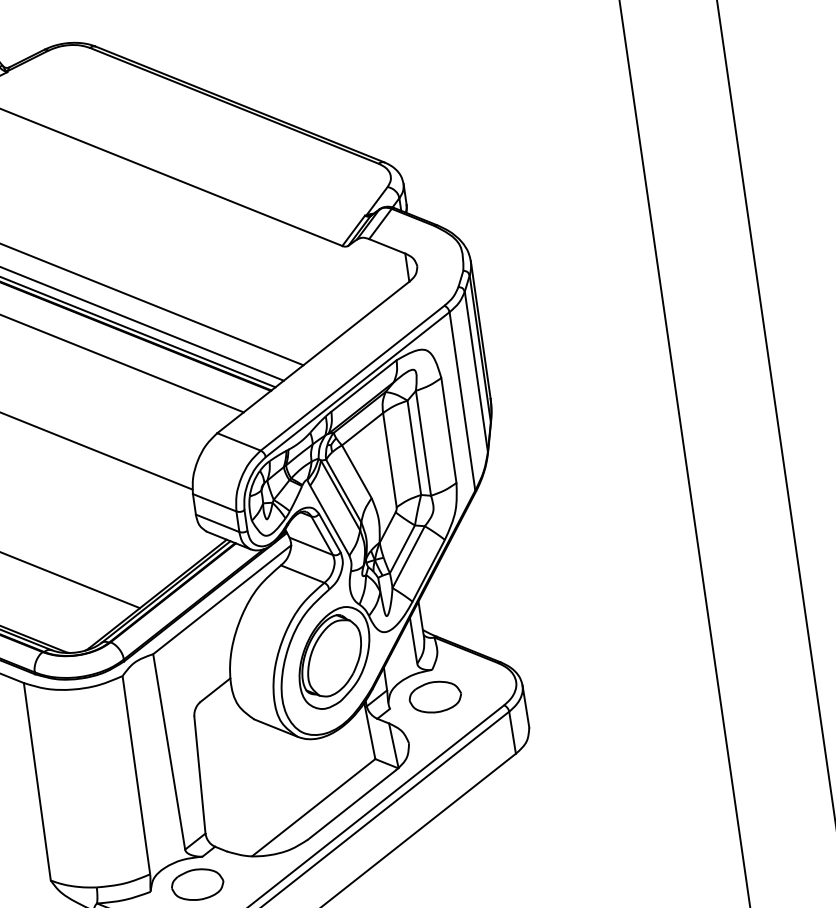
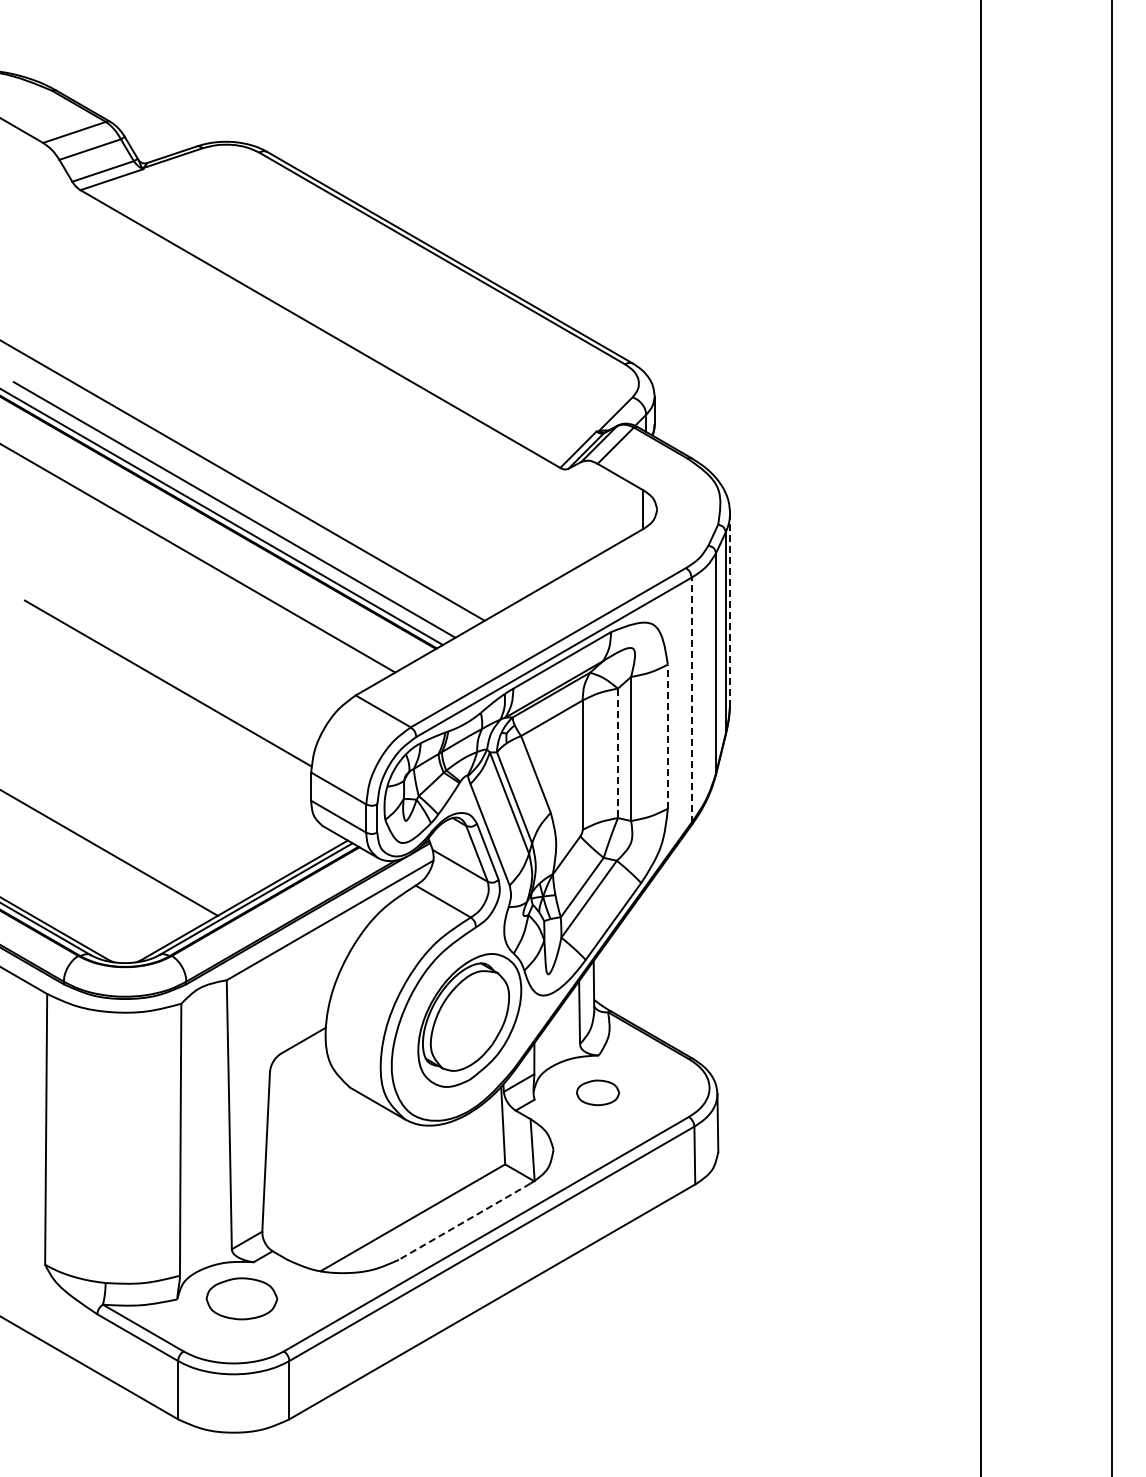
line: (481, 329) -> (730, 607), solid -> dashed
line: (462, 400) -> (691, 699), solid -> dashed
line: (448, 430) -> (667, 736), solid -> dashed
line: (414, 448) -> (617, 753), solid -> dashed
part: (435, 697) -> (597, 1092), size x0.6
line: (351, 804) -> (464, 1221), solid -> dashed

